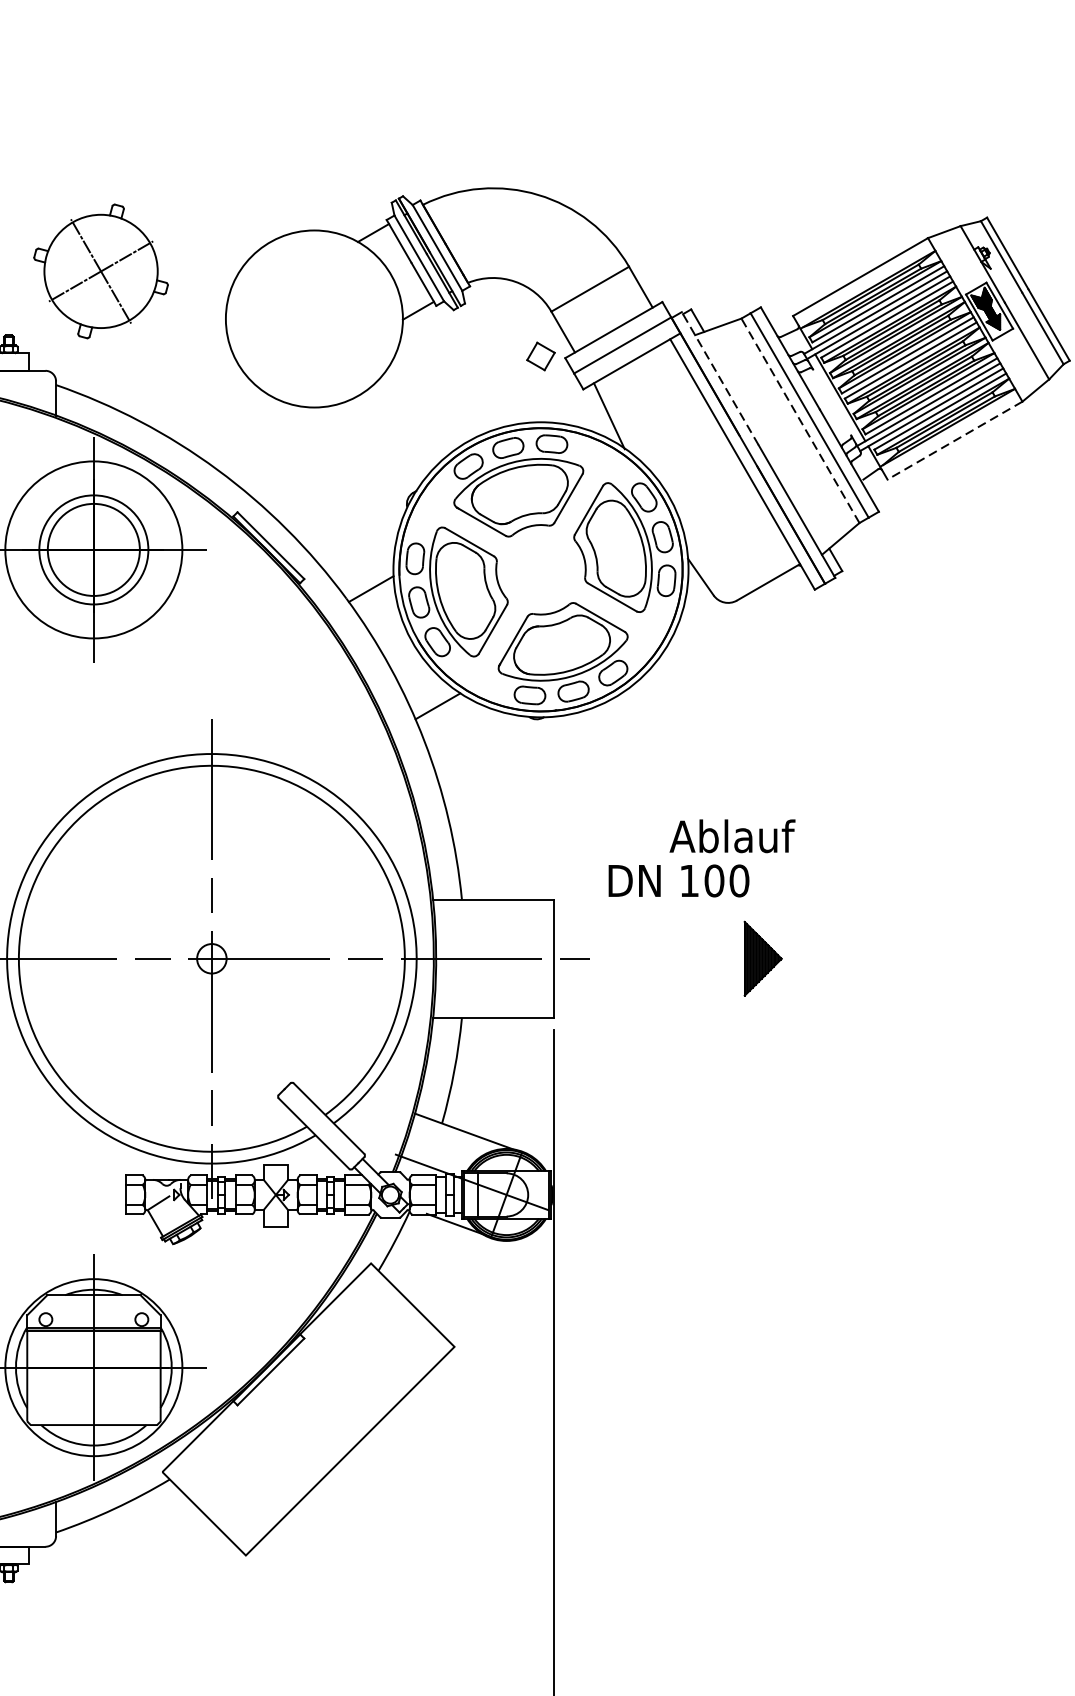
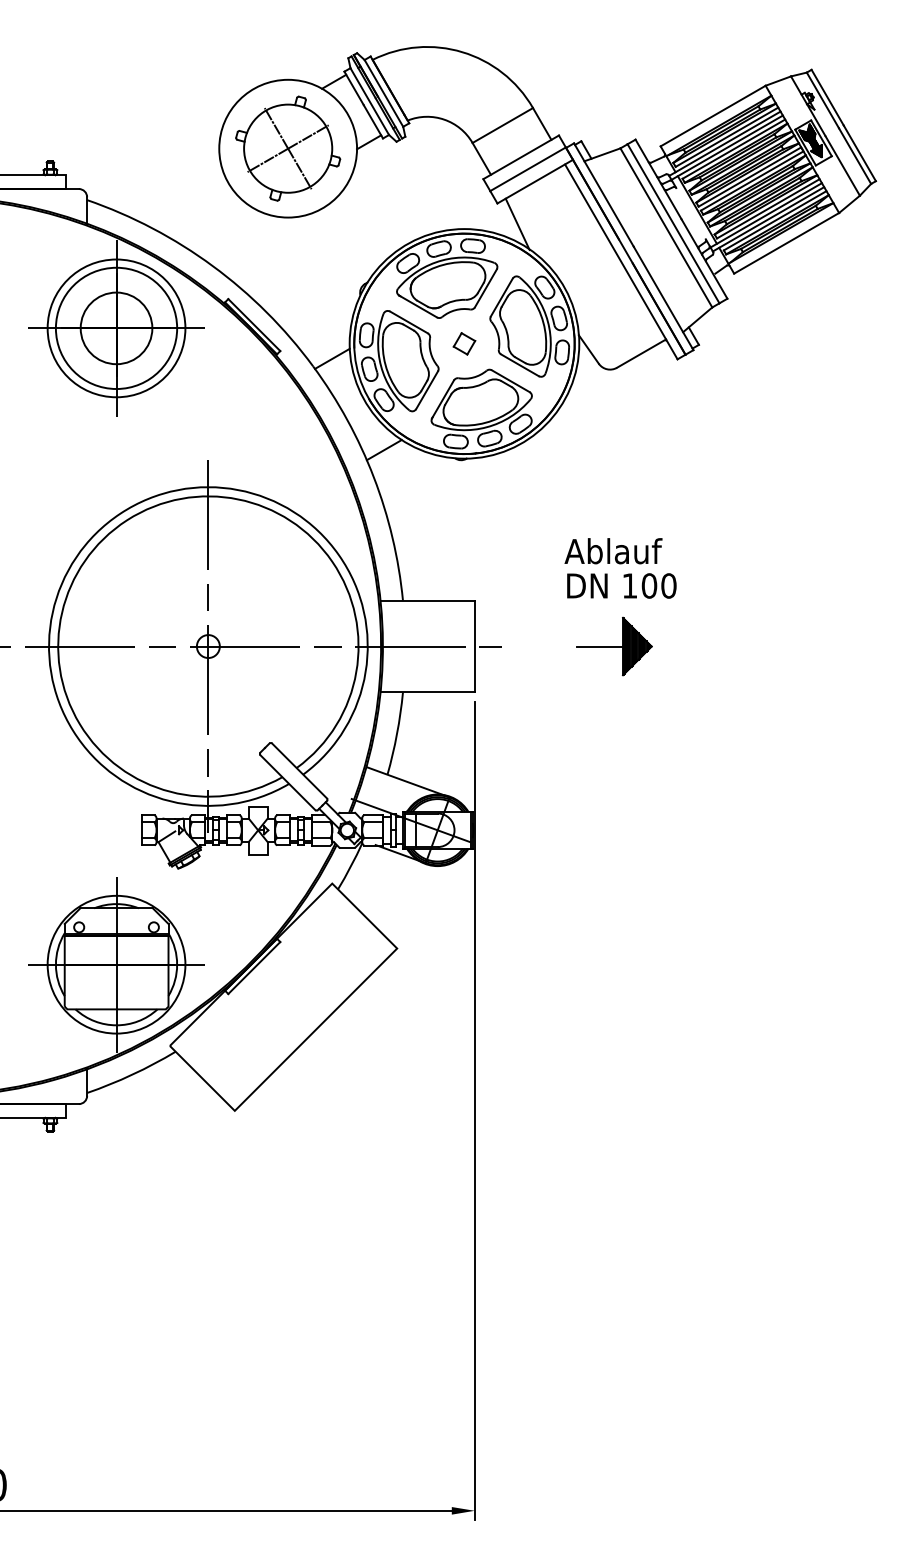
part: (101, 271) -> (288, 148), moved
part: (541, 356) -> (464, 343), moved
line: (719, 379) -> (603, 195), dashed -> solid
line: (800, 420) -> (666, 227), dashed -> solid
line: (954, 440) -> (786, 243), dashed -> solid
circle: (93, 550) -> (116, 328), size x1.43
text: (678, 880) -> (621, 585), moved
line: (714, 958) -> (599, 646), added

